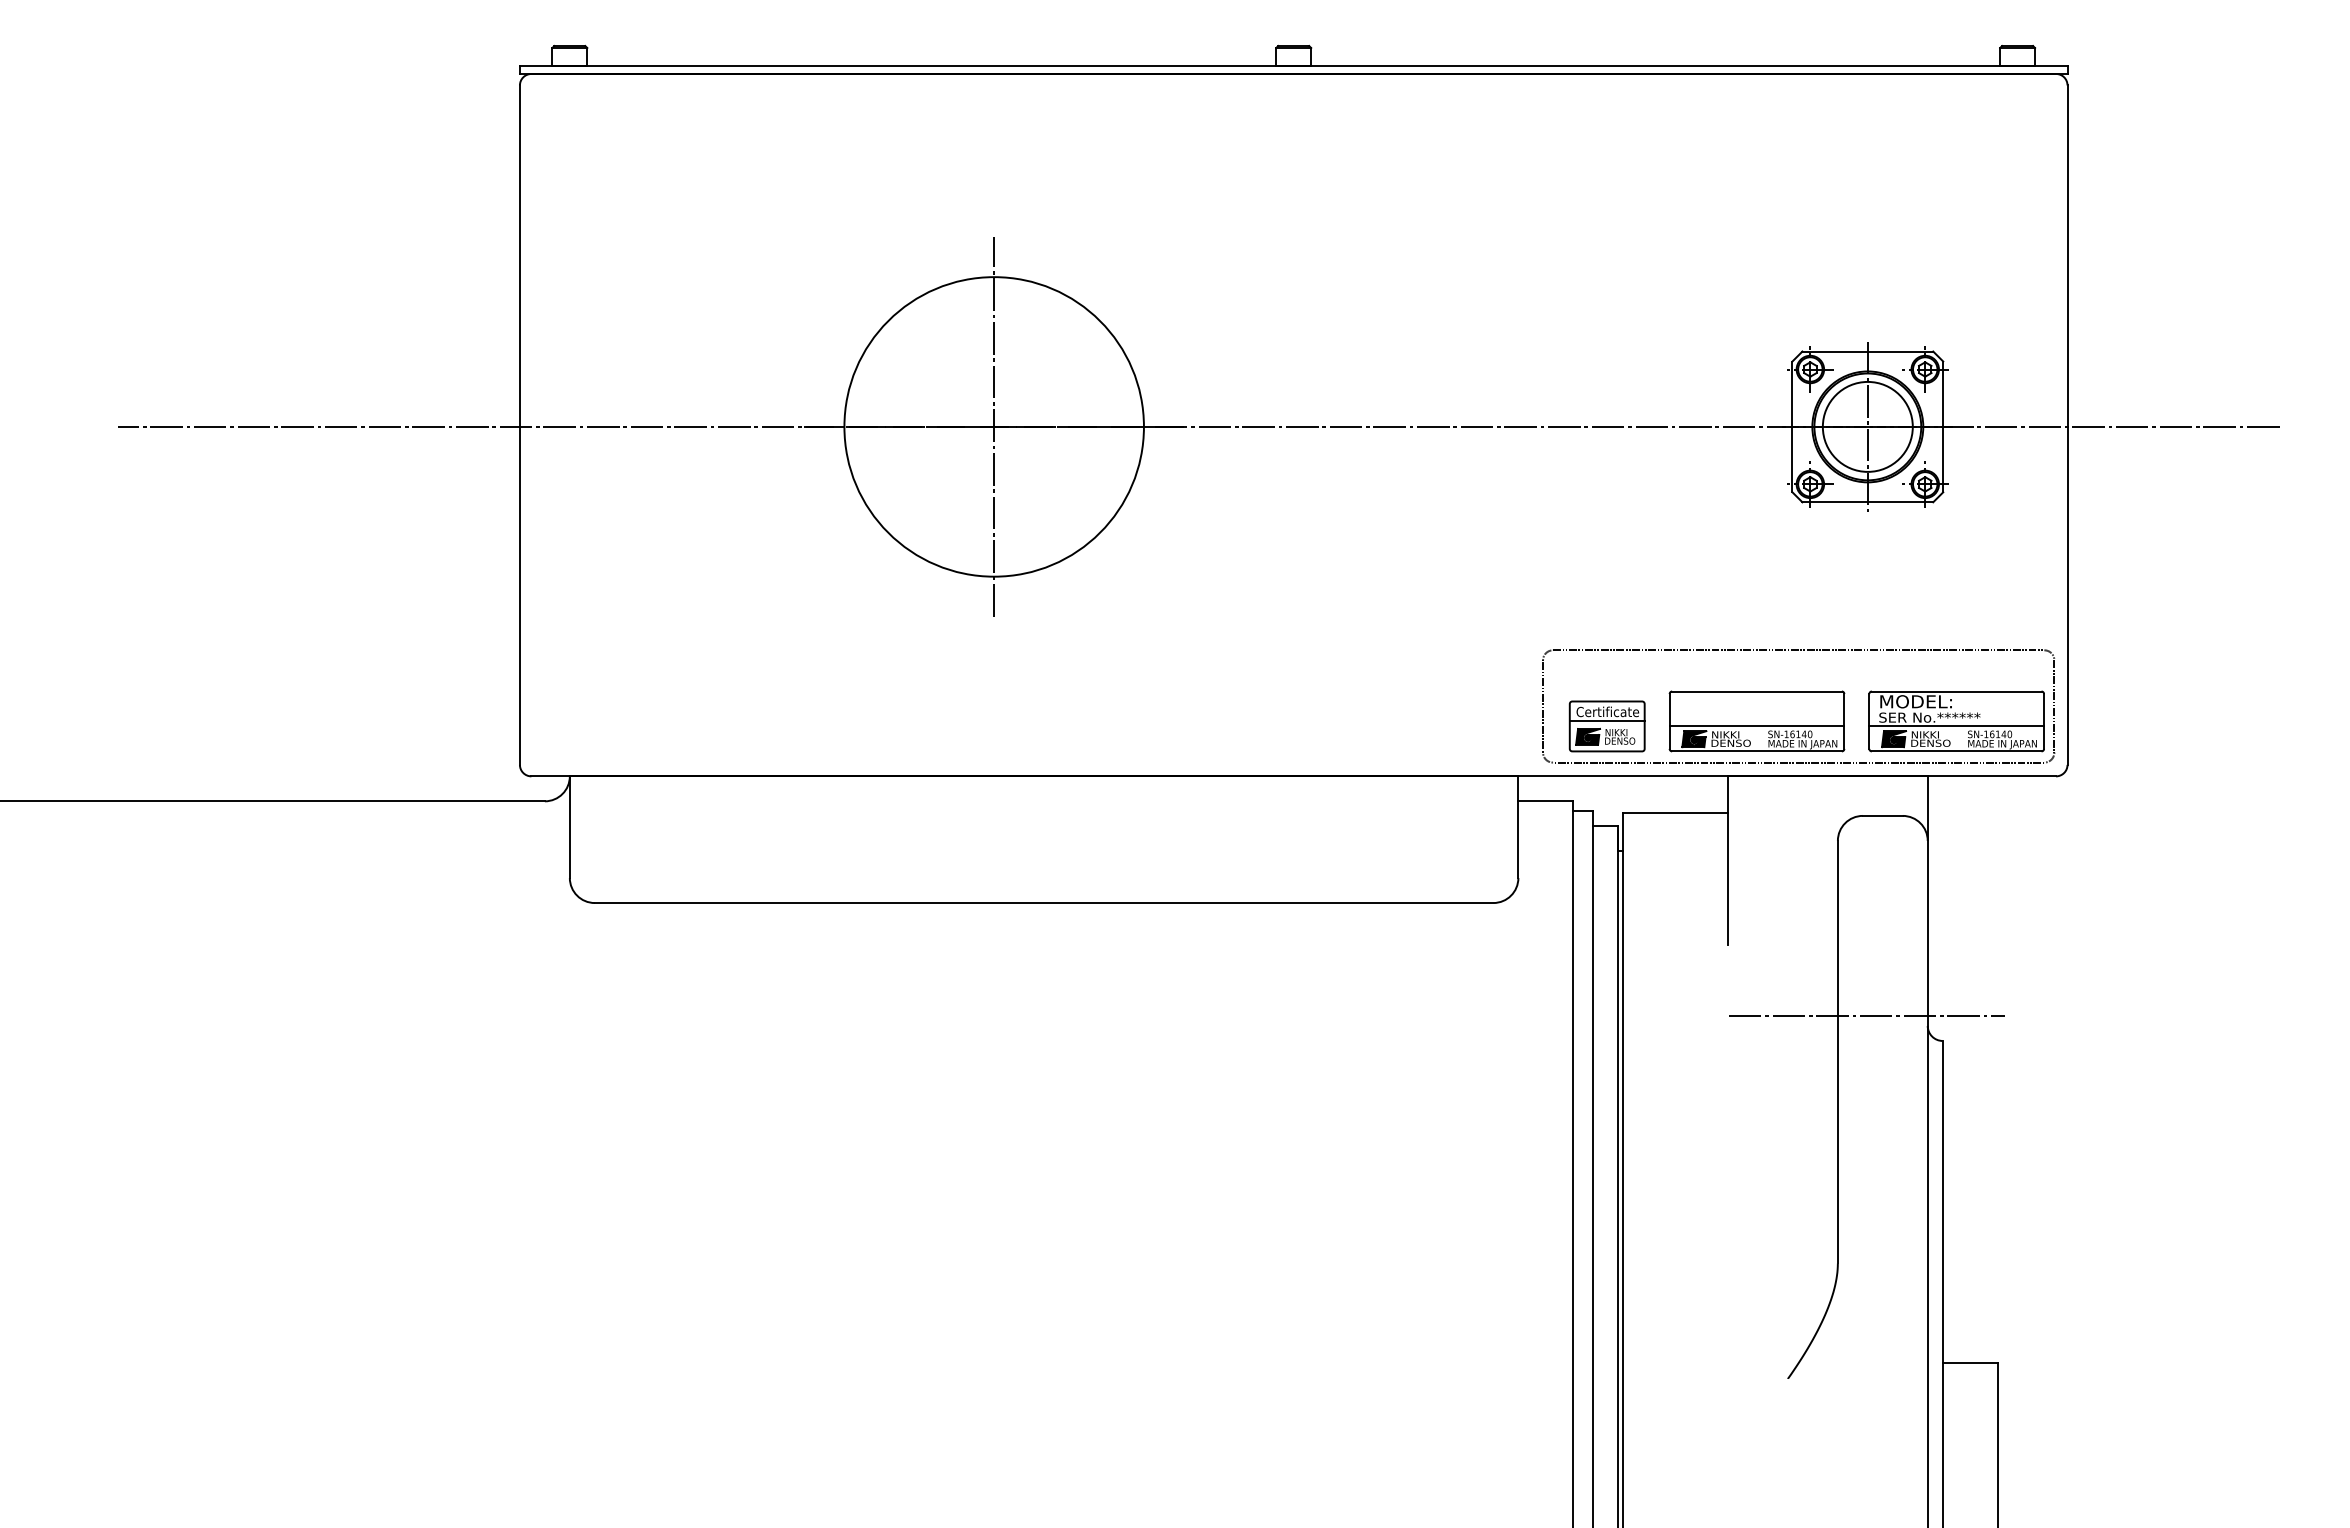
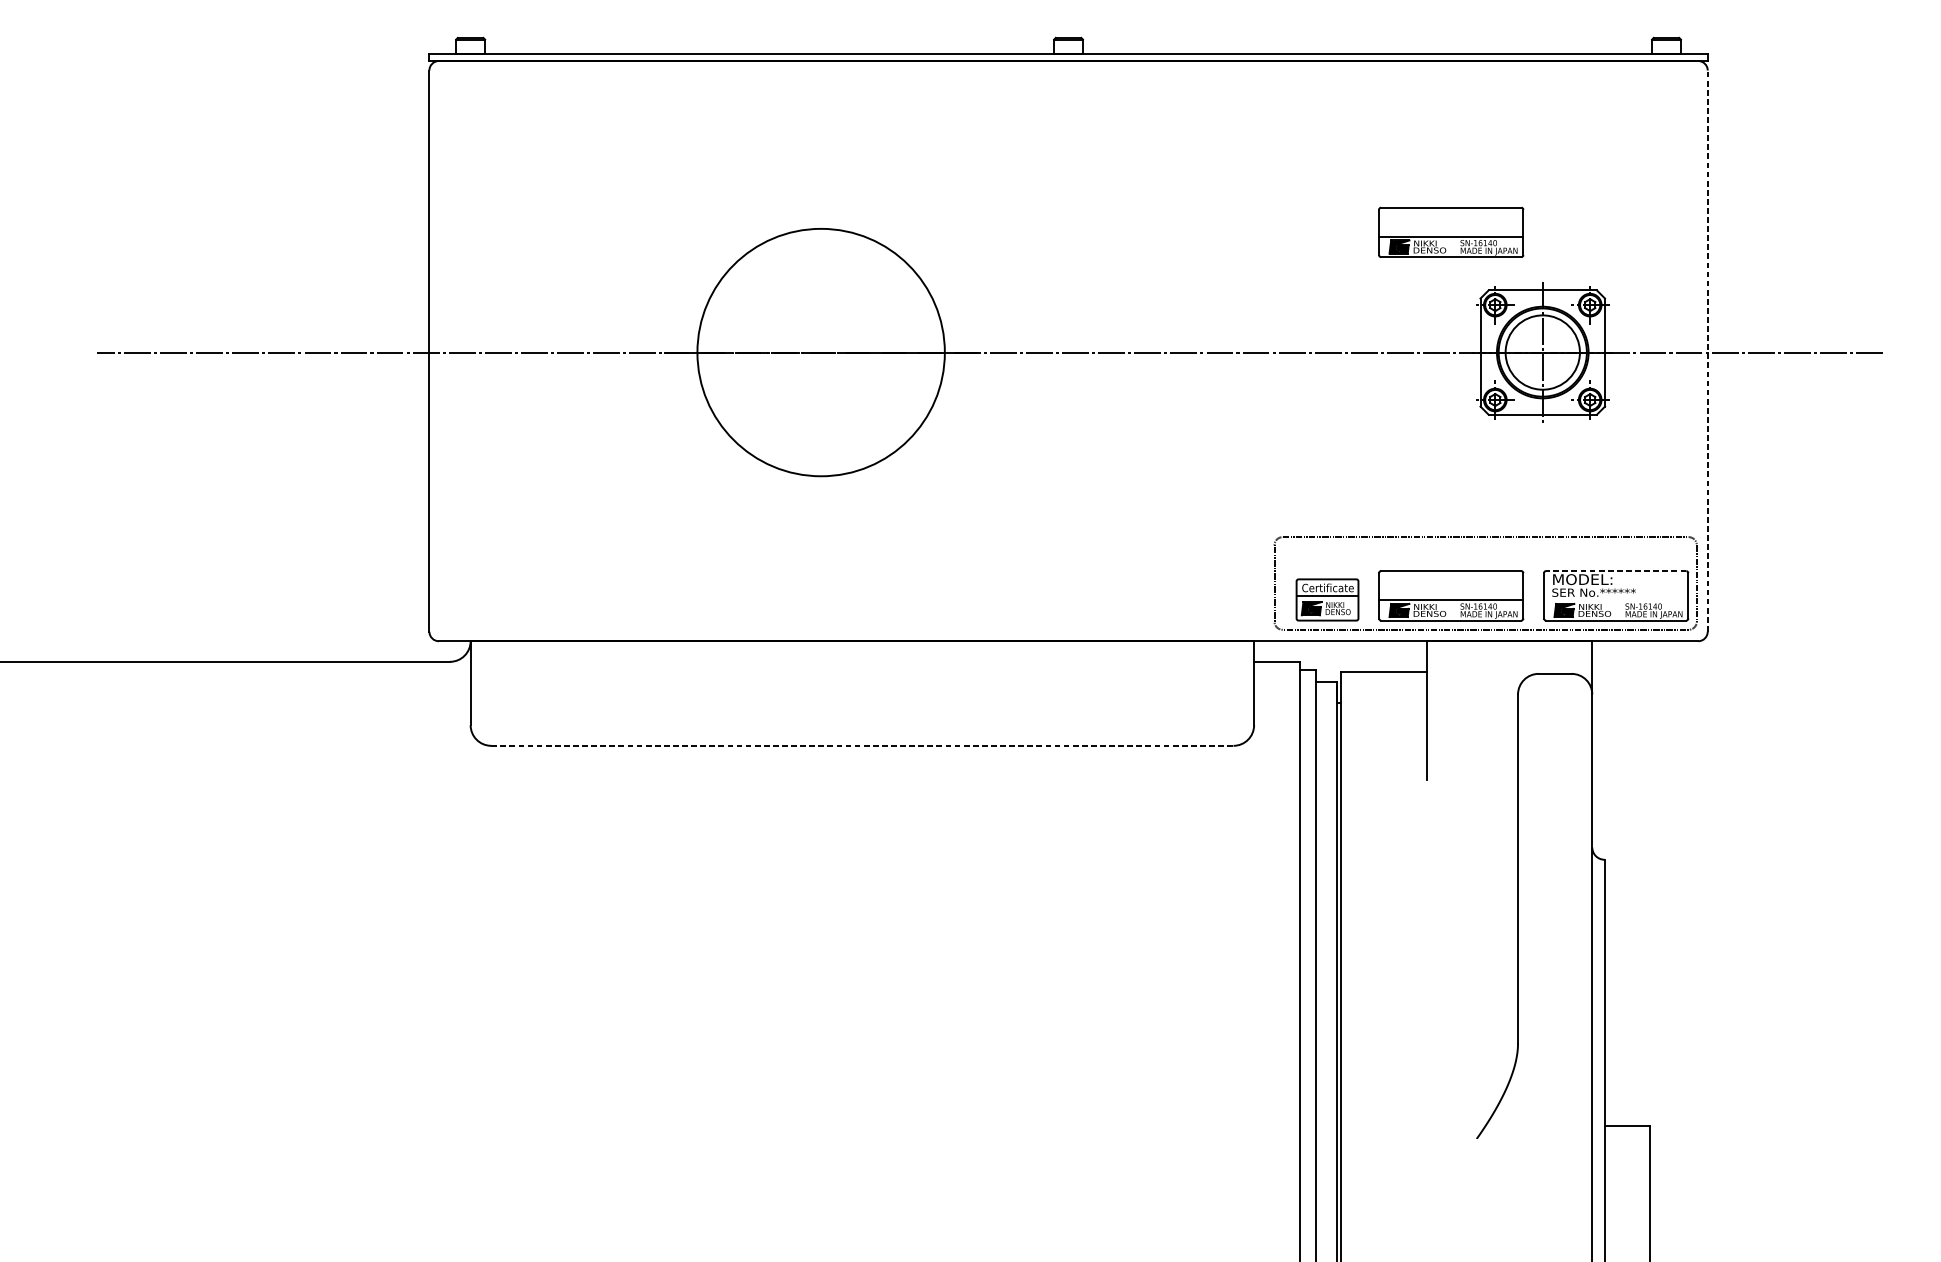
part: (1756, 281) -> (1450, 232), added
line: (2067, 425) -> (1707, 351), solid -> dashed
line: (994, 426) -> (821, 352), removed
line: (1956, 691) -> (1616, 571), solid -> dashed
line: (1956, 726) -> (1616, 600), removed
line: (1044, 903) -> (862, 746), solid -> dashed
line: (1866, 1015) -> (1541, 838), removed

